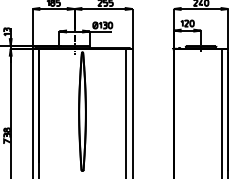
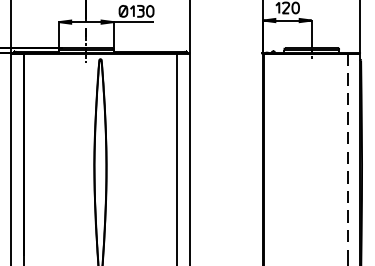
line: (221, 106) -> (348, 155), solid -> dashed

